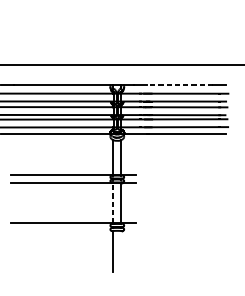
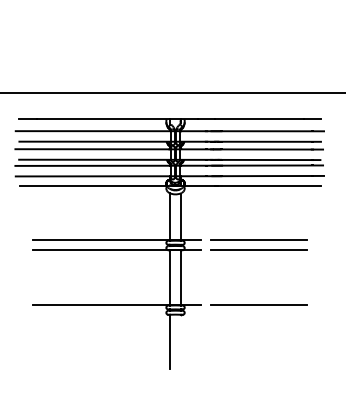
line: (179, 84) -> (258, 119), dashed -> solid
line: (179, 174) -> (258, 239), added
line: (179, 182) -> (258, 250), added
line: (112, 202) -> (169, 276), dashed -> solid
line: (179, 223) -> (258, 304), added

